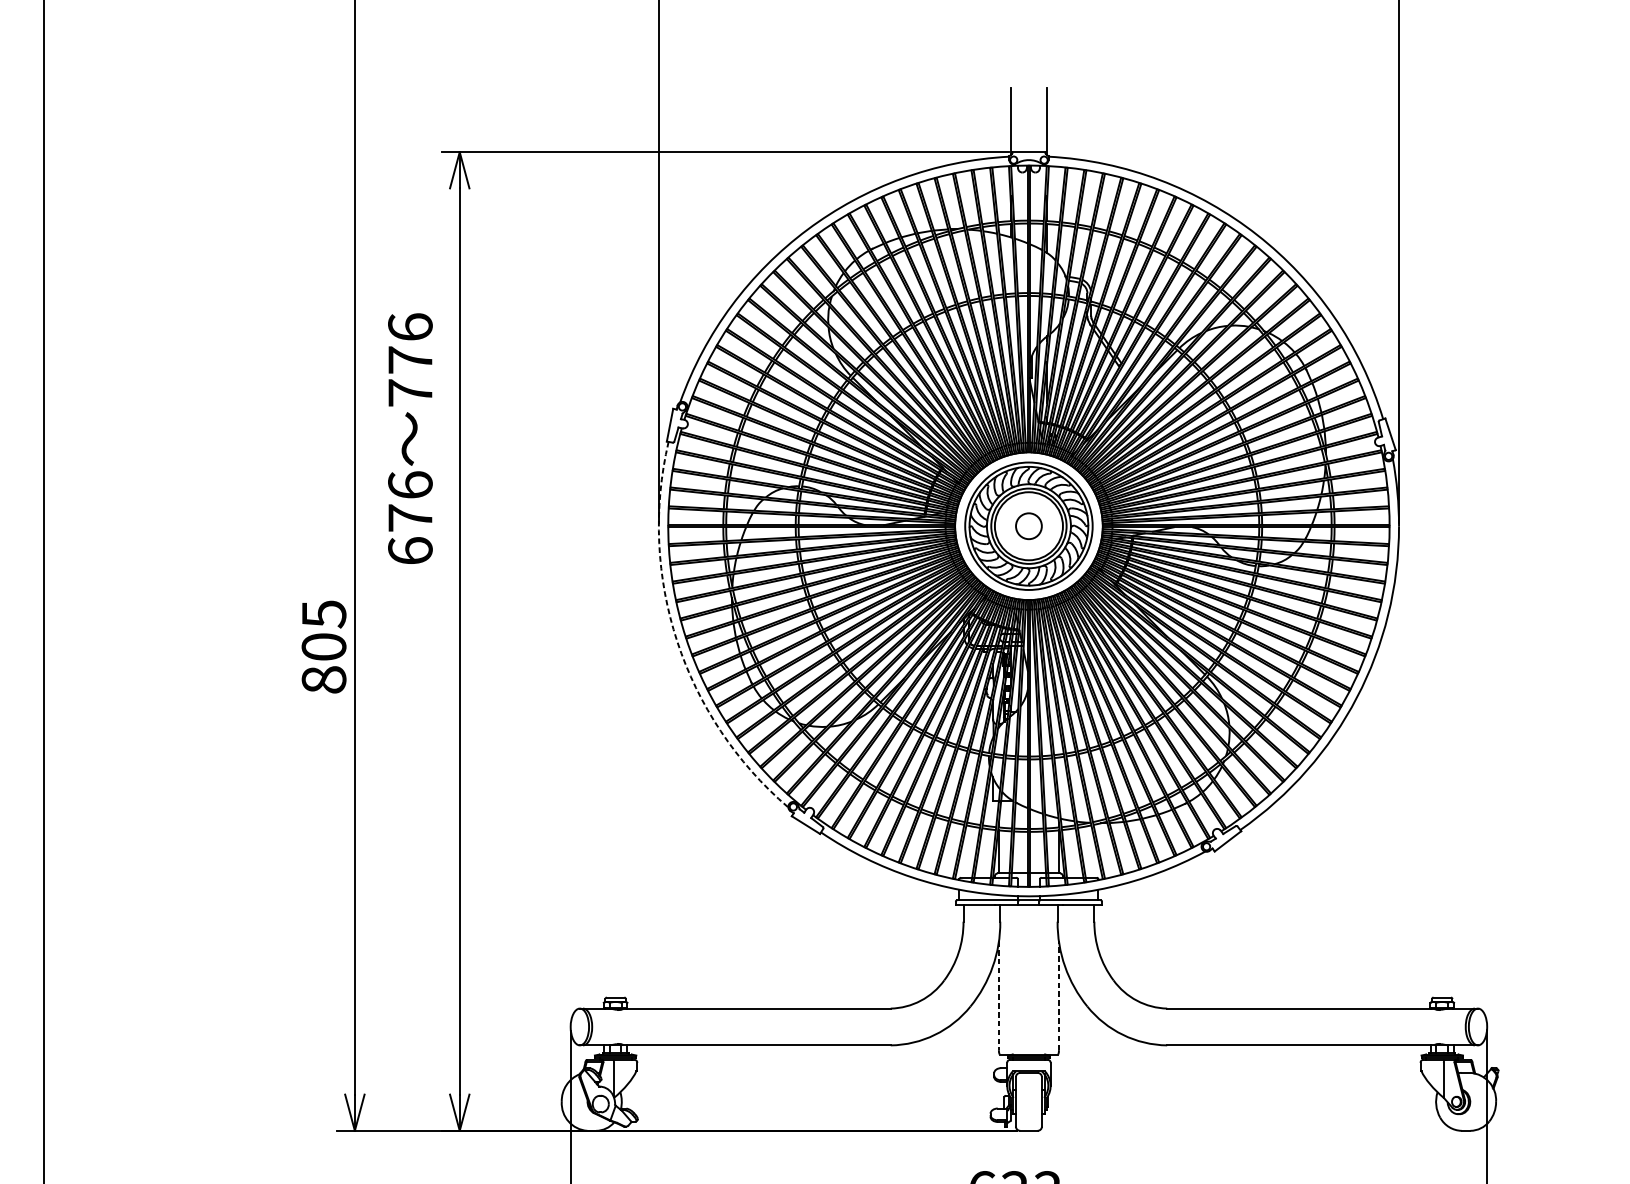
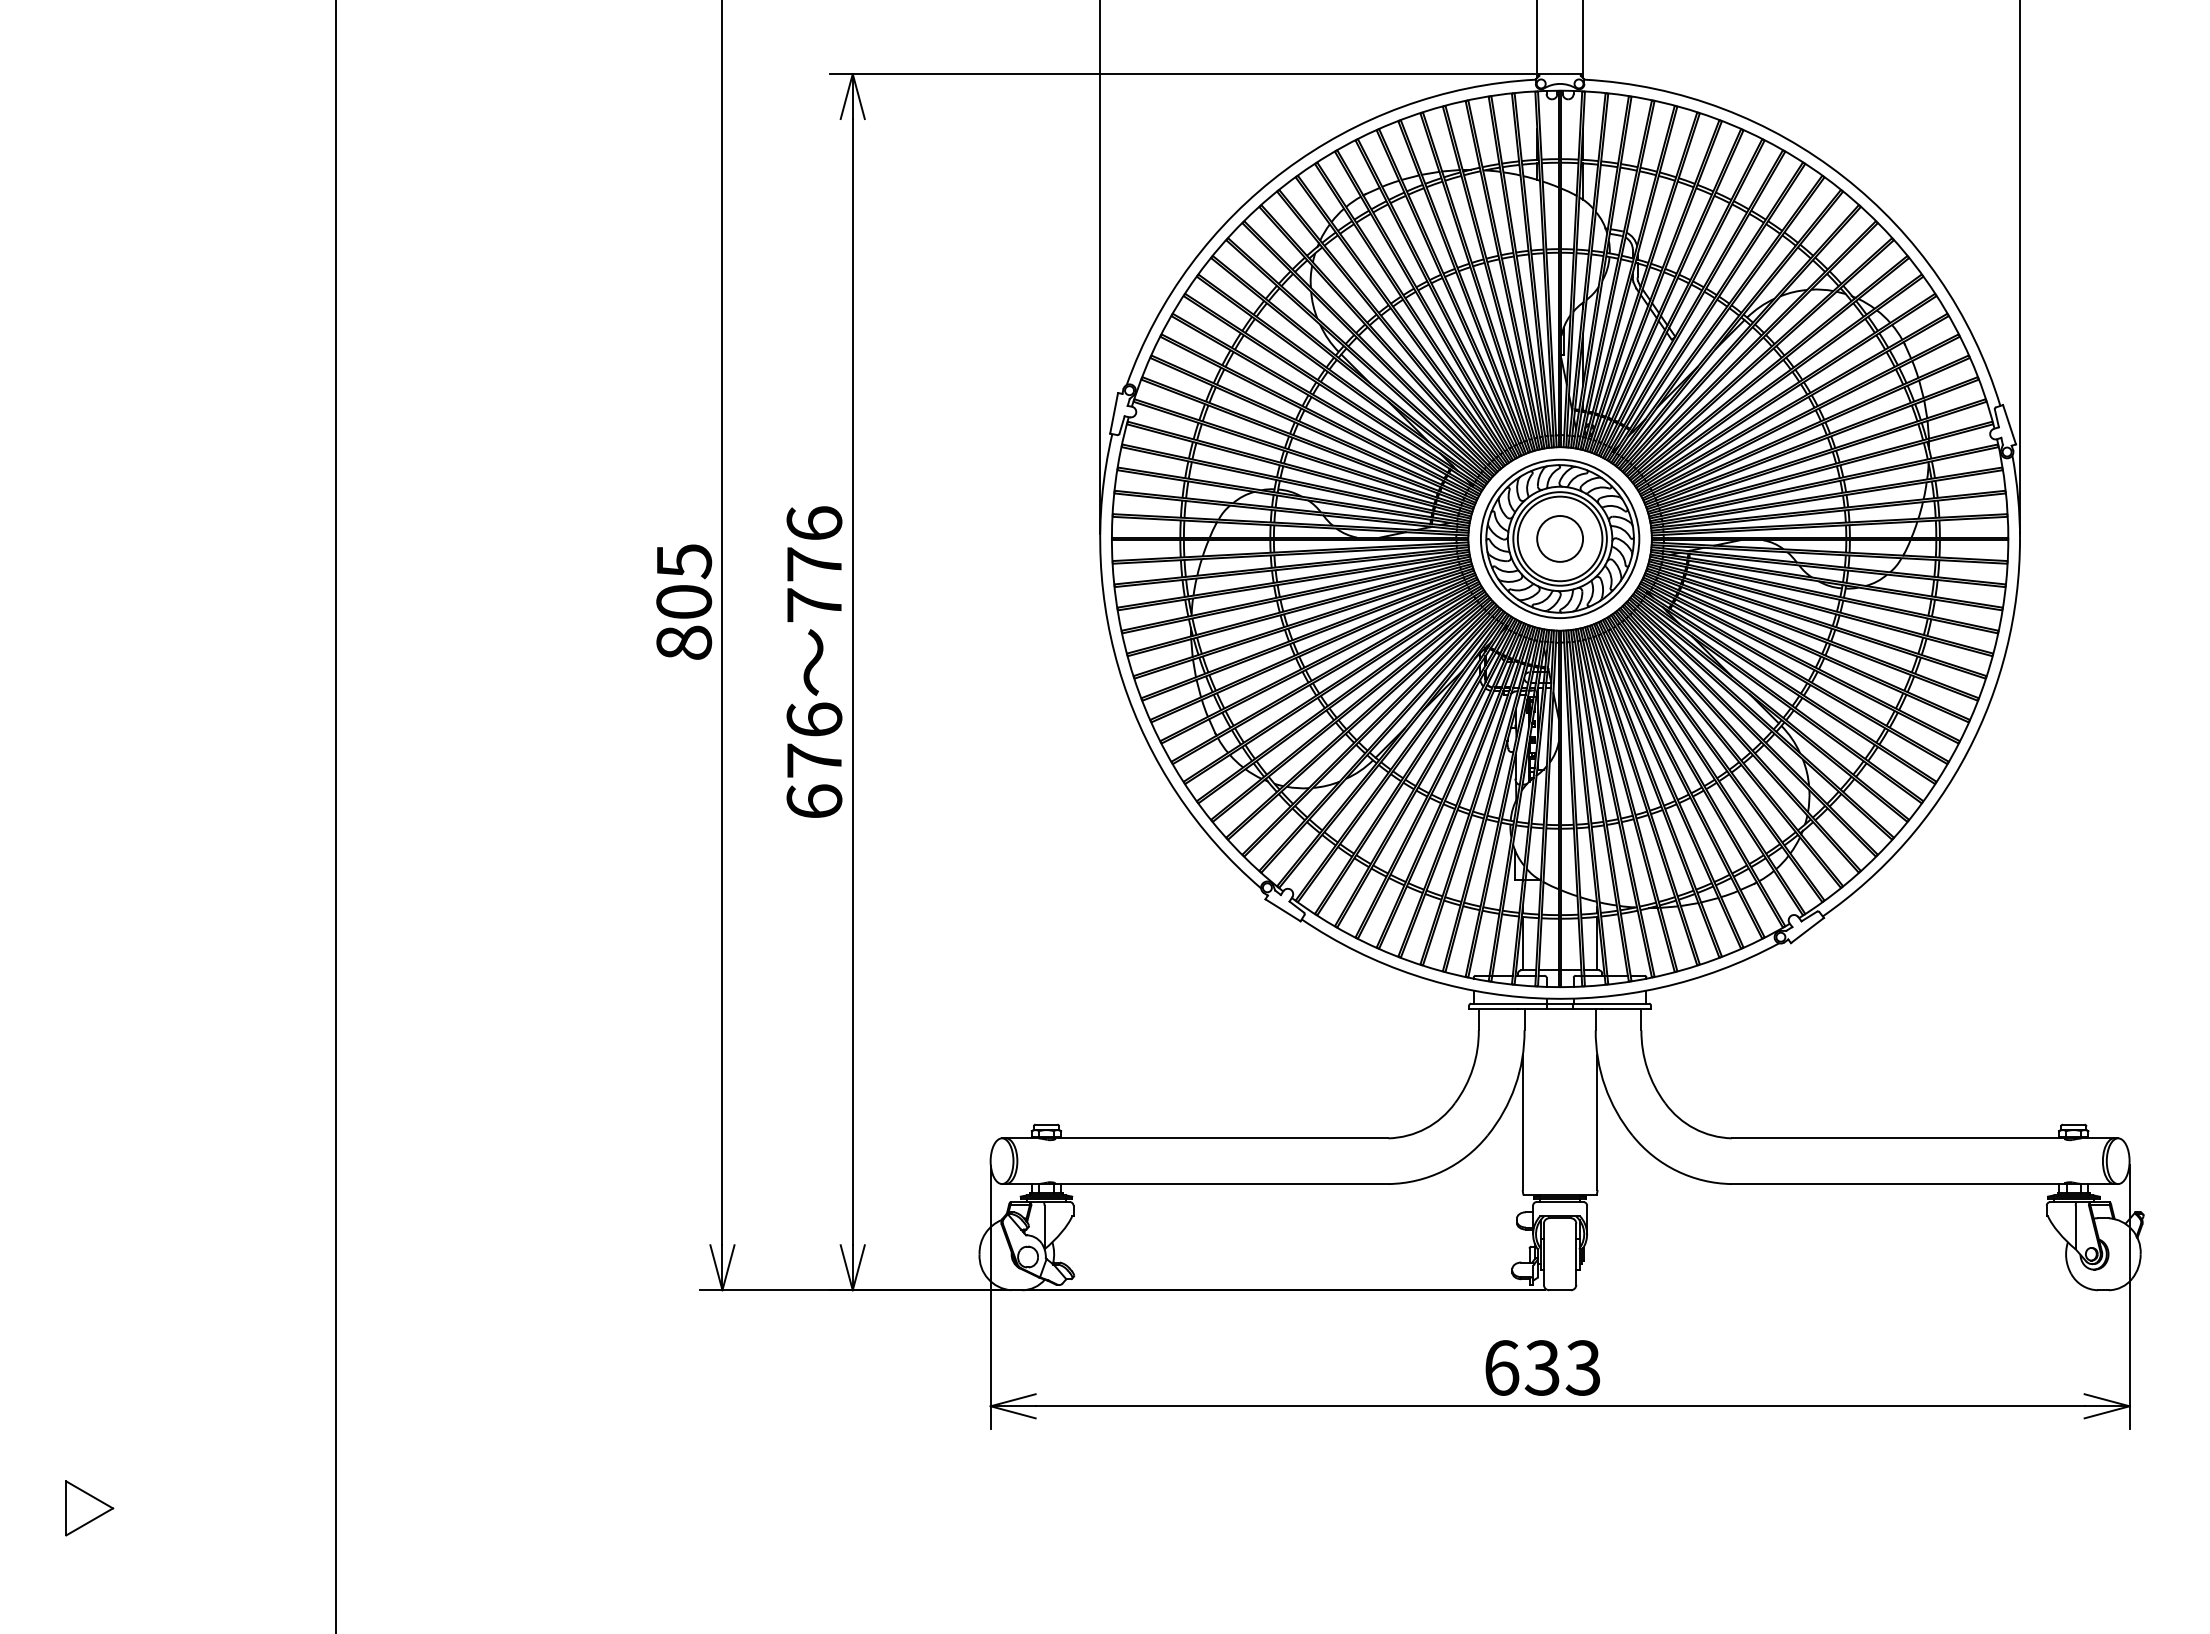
text: (410, 438) -> (814, 661), moved
circle: (1029, 525) -> (1560, 538), size x1.43
arc: (677, 641) -> (1123, 682), dashed -> solid
text: (324, 646) -> (684, 601), moved
line: (998, 995) -> (1522, 1122), dashed -> solid
line: (1059, 995) -> (1597, 1122), dashed -> solid

